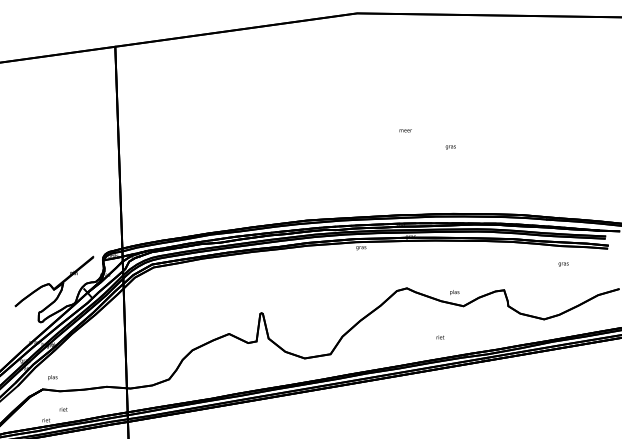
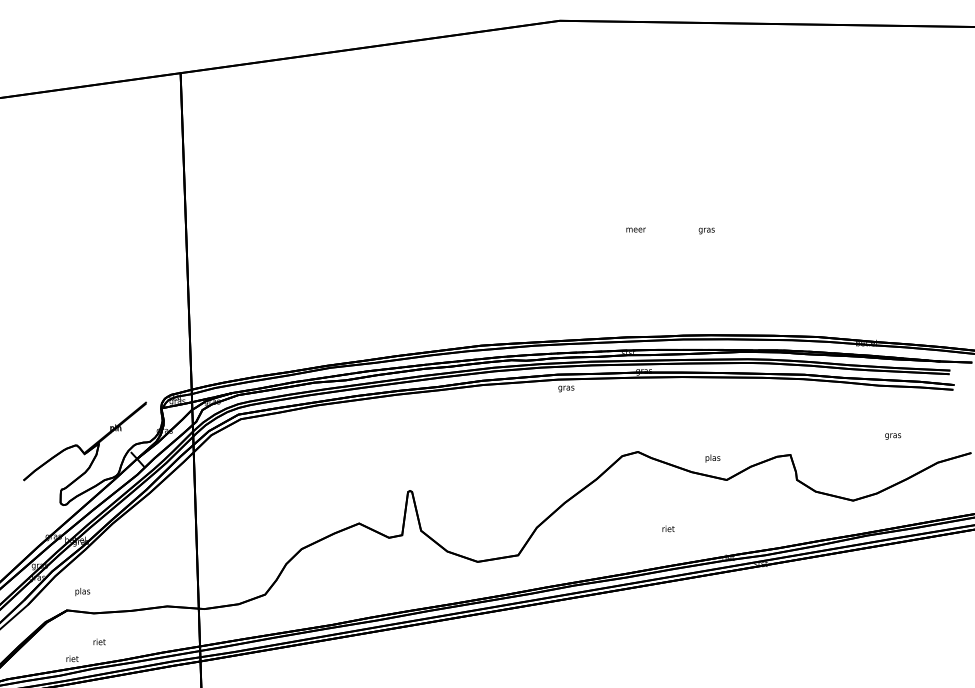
text: (405, 130) -> (635, 229), moved
text: (563, 264) -> (892, 436), moved
text: (440, 337) -> (668, 529), moved

